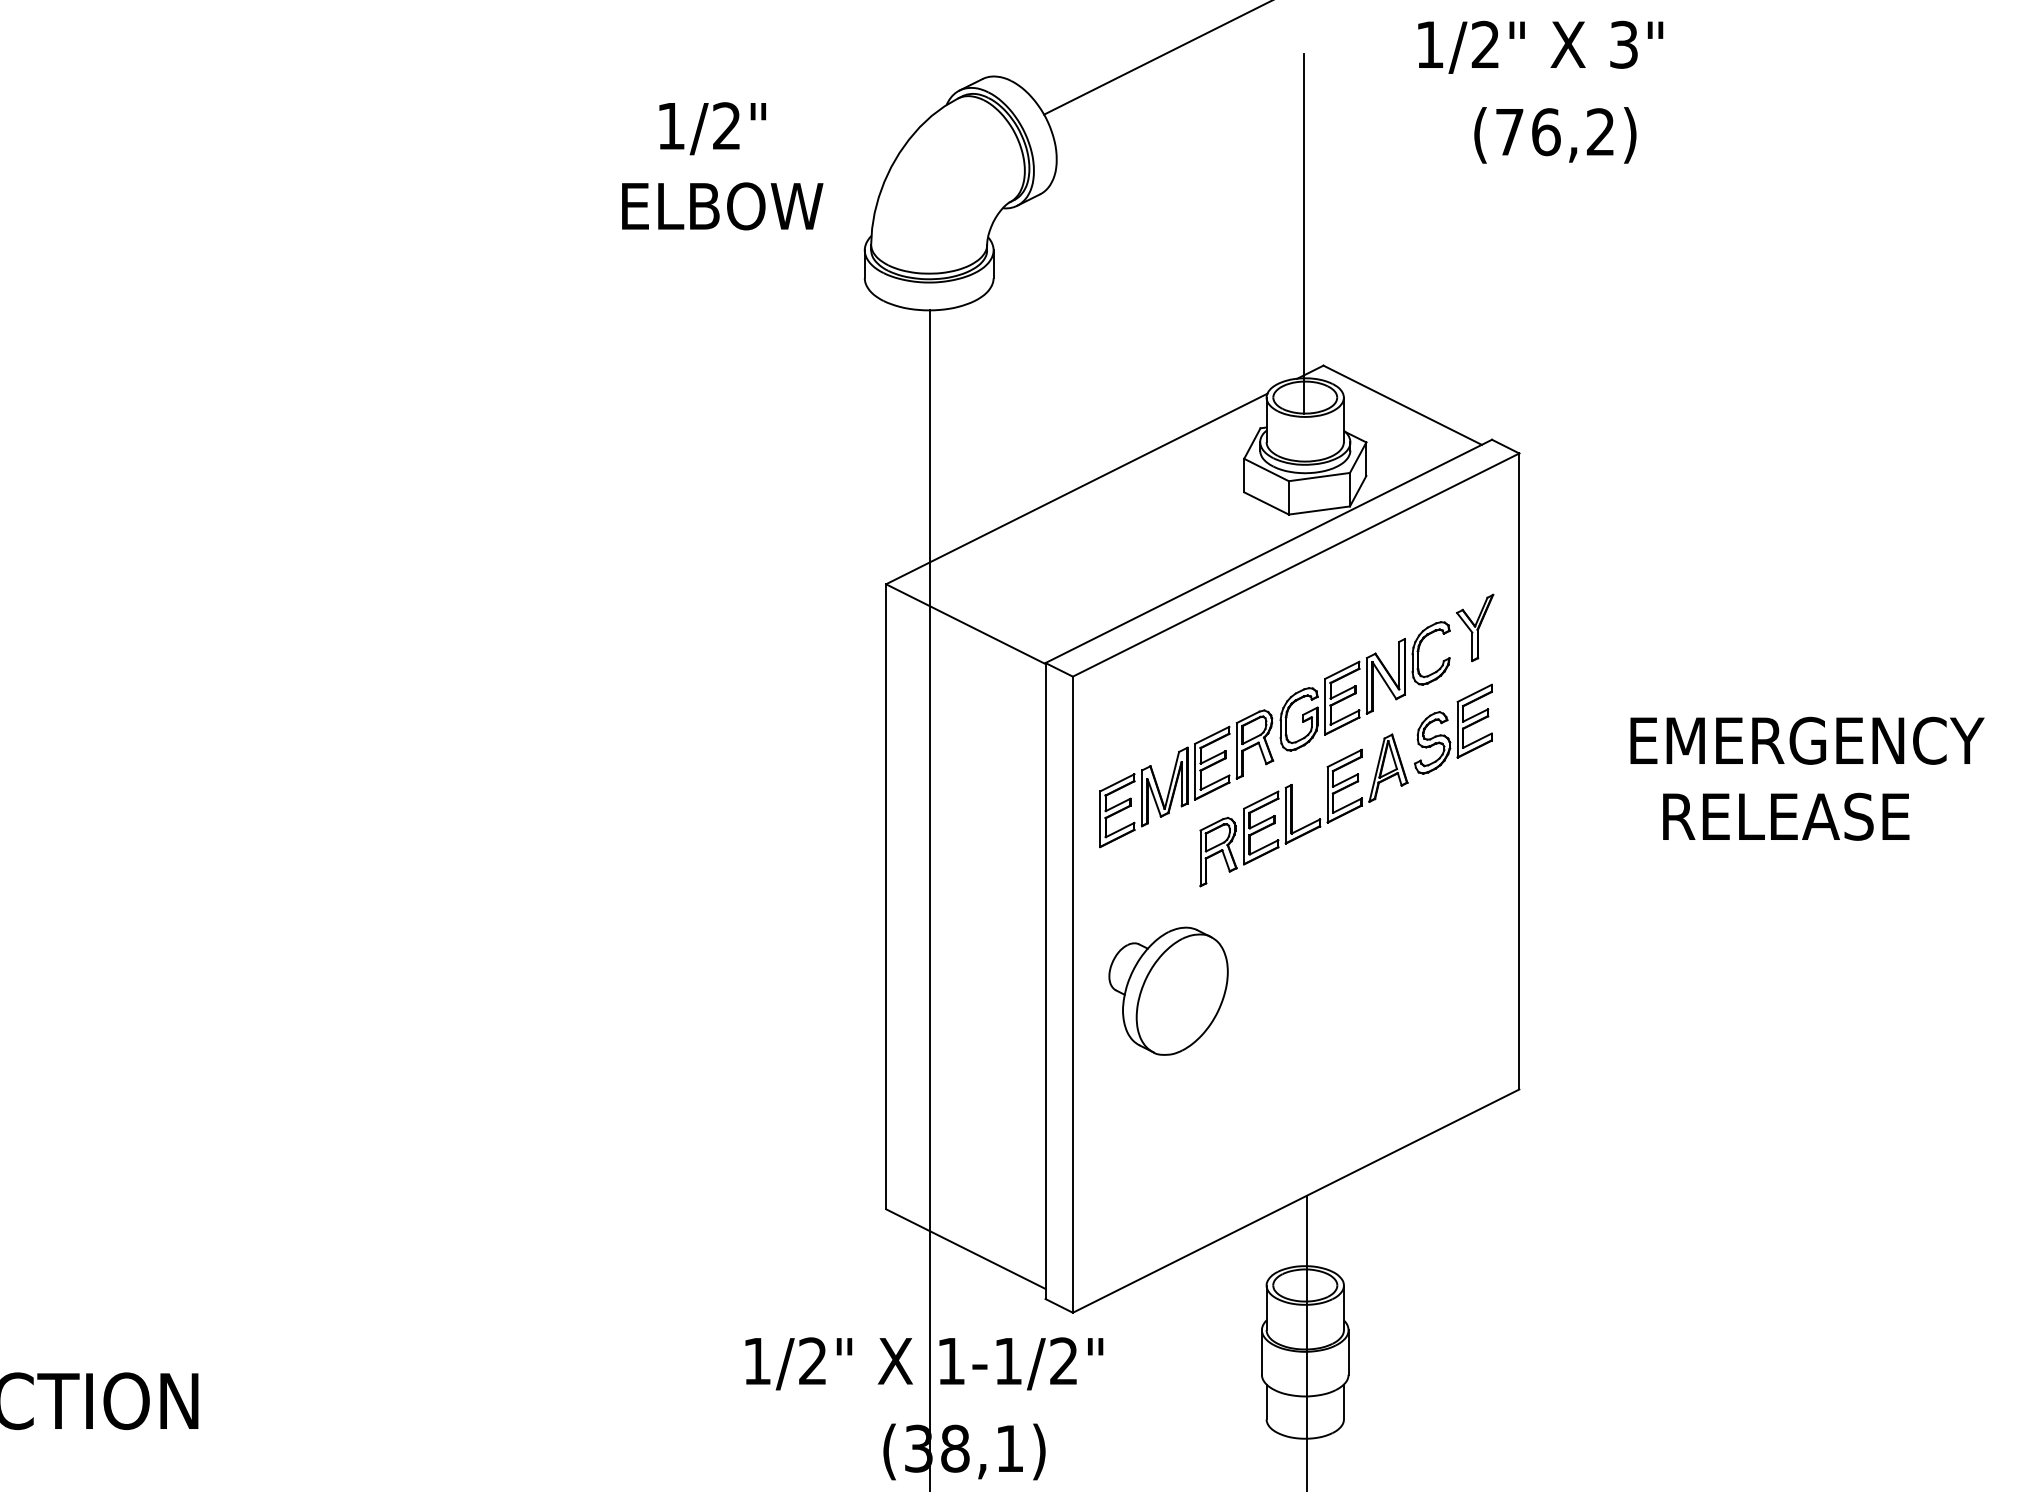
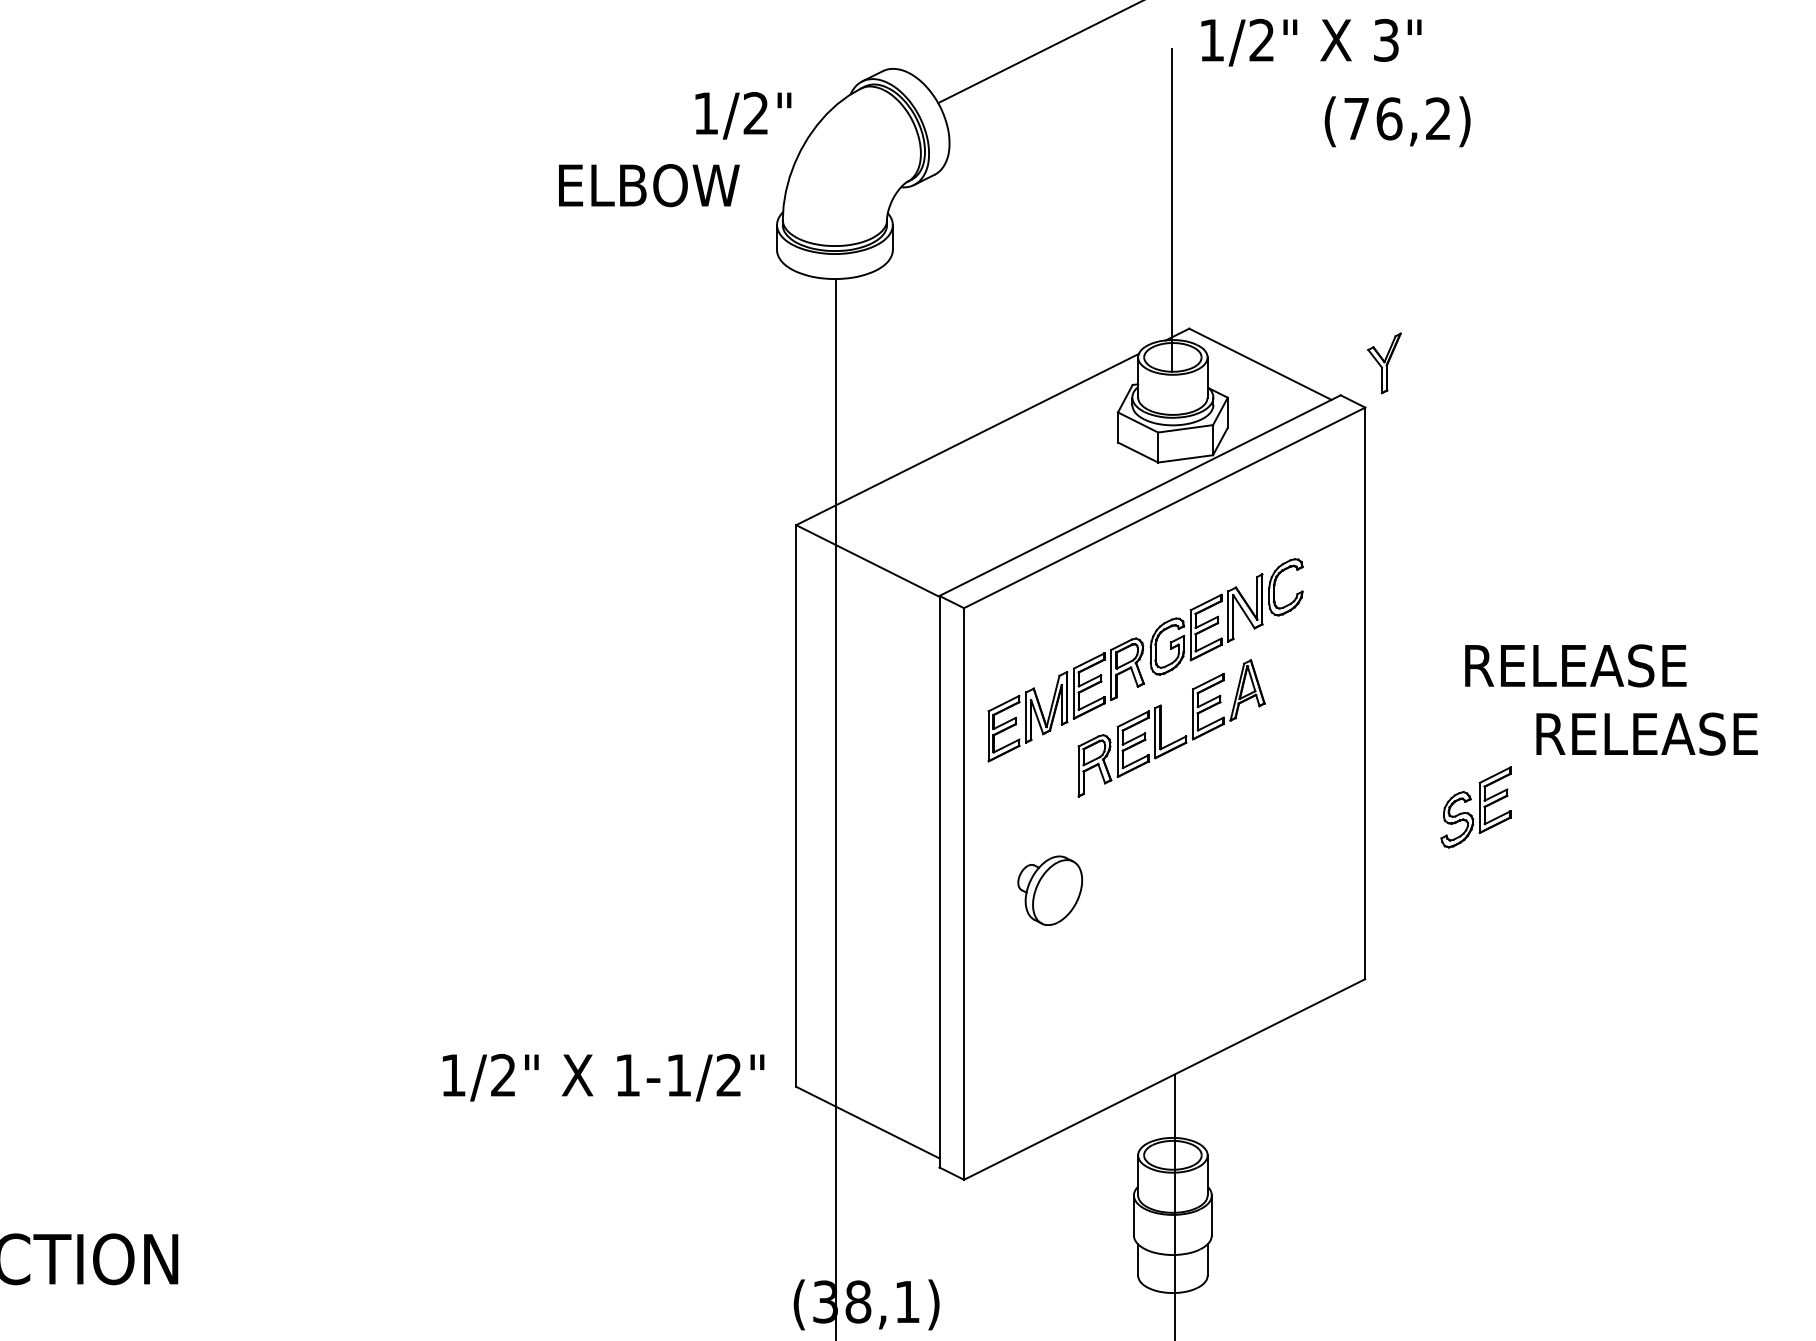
text: (1540, 47) -> (1311, 42), moved
text: (712, 128) -> (743, 115), moved
part: (1475, 628) -> (1384, 363), moved
part: (1452, 729) -> (1475, 807), moved
text: (1810, 740) -> (1626, 665), EMERGENCY -> RELEASE
text: (1785, 816) -> (1646, 733), moved
part: (1169, 990) -> (1050, 890), size x0.6
text: (924, 1363) -> (603, 1077), moved

